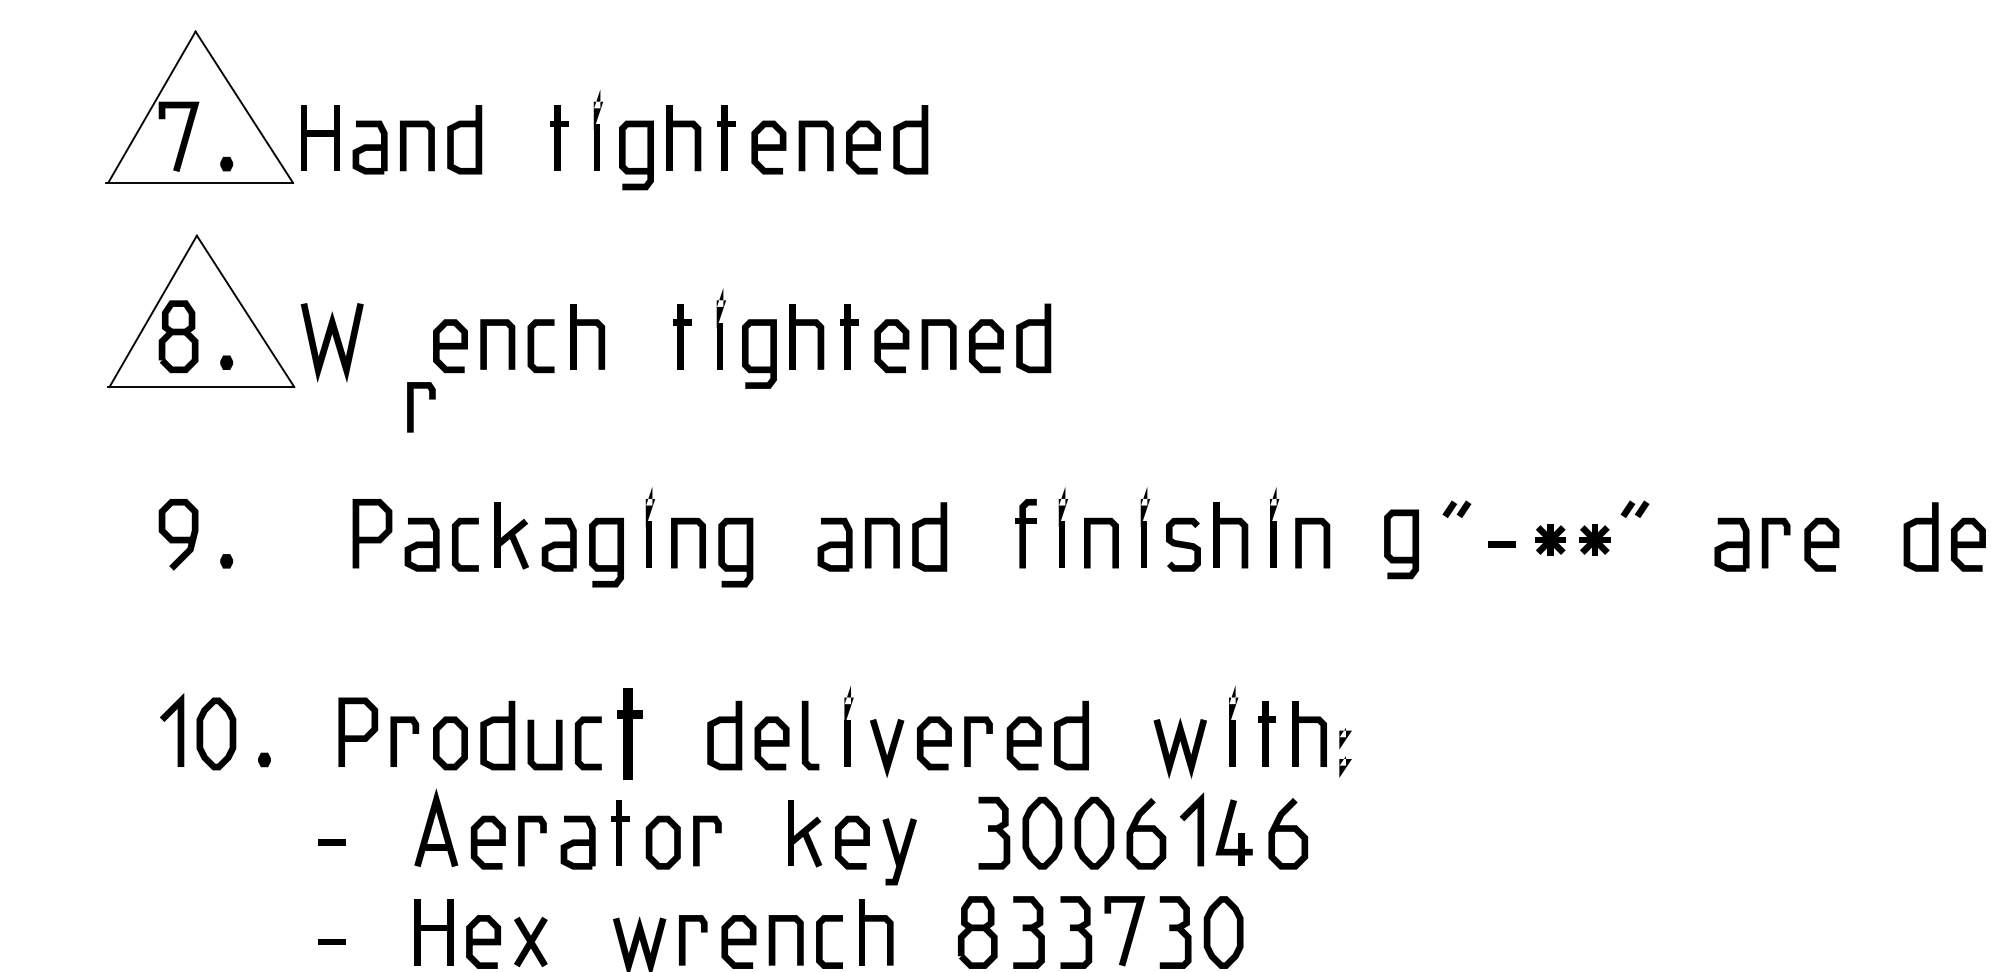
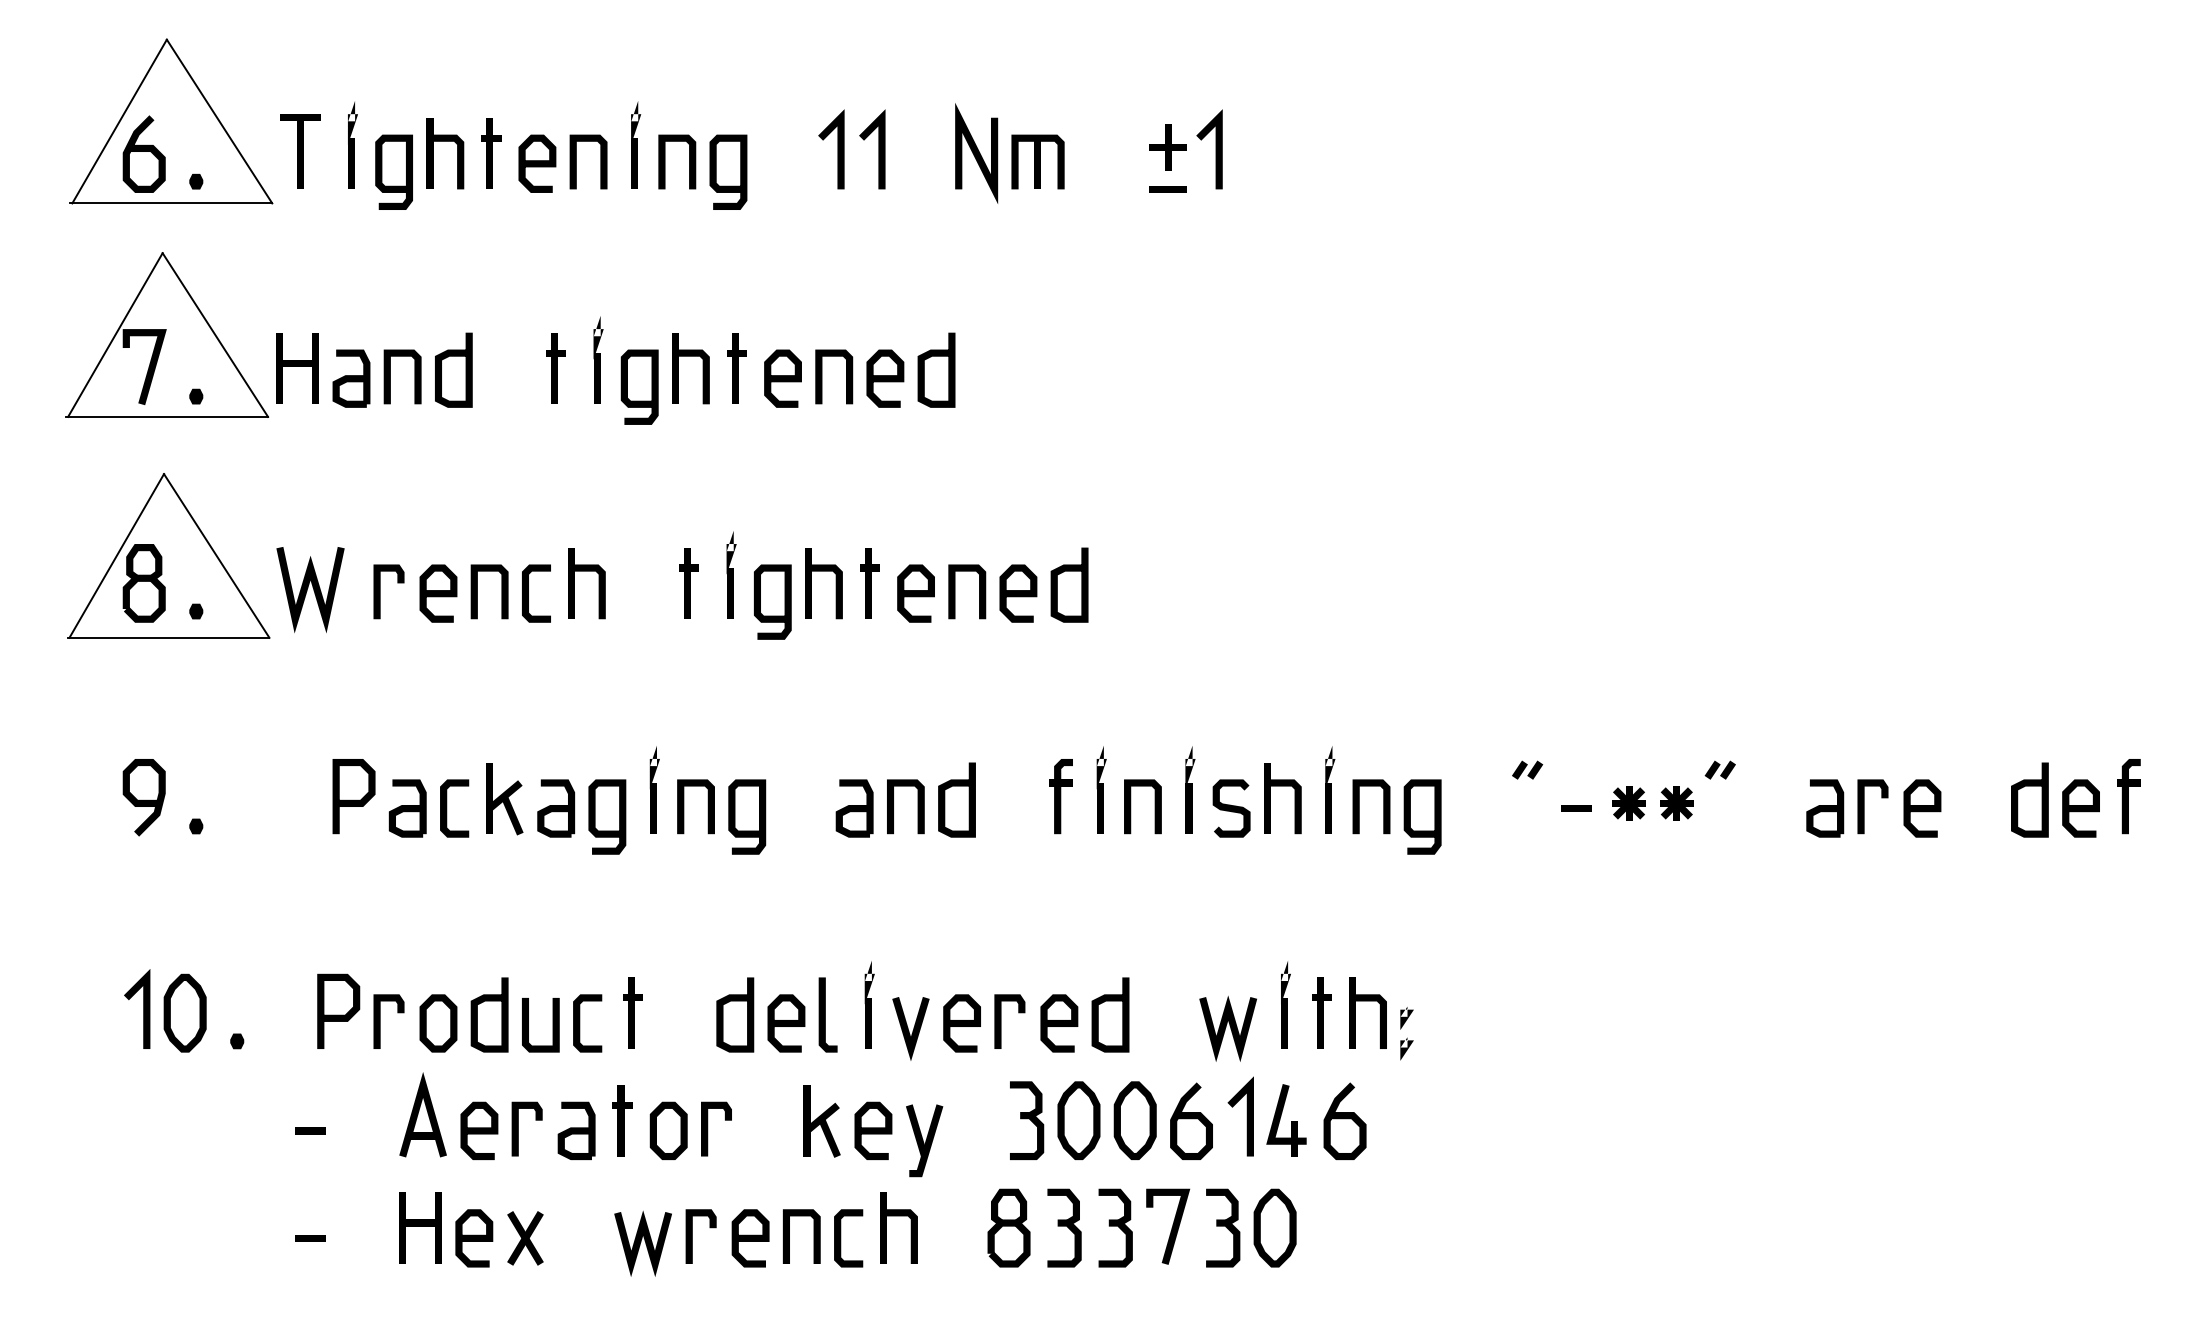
line: (413, 407) -> (380, 591), moved
curve: (1390, 543) -> (1410, 816), moved
part: (629, 733) -> (632, 1012), size x0.71

